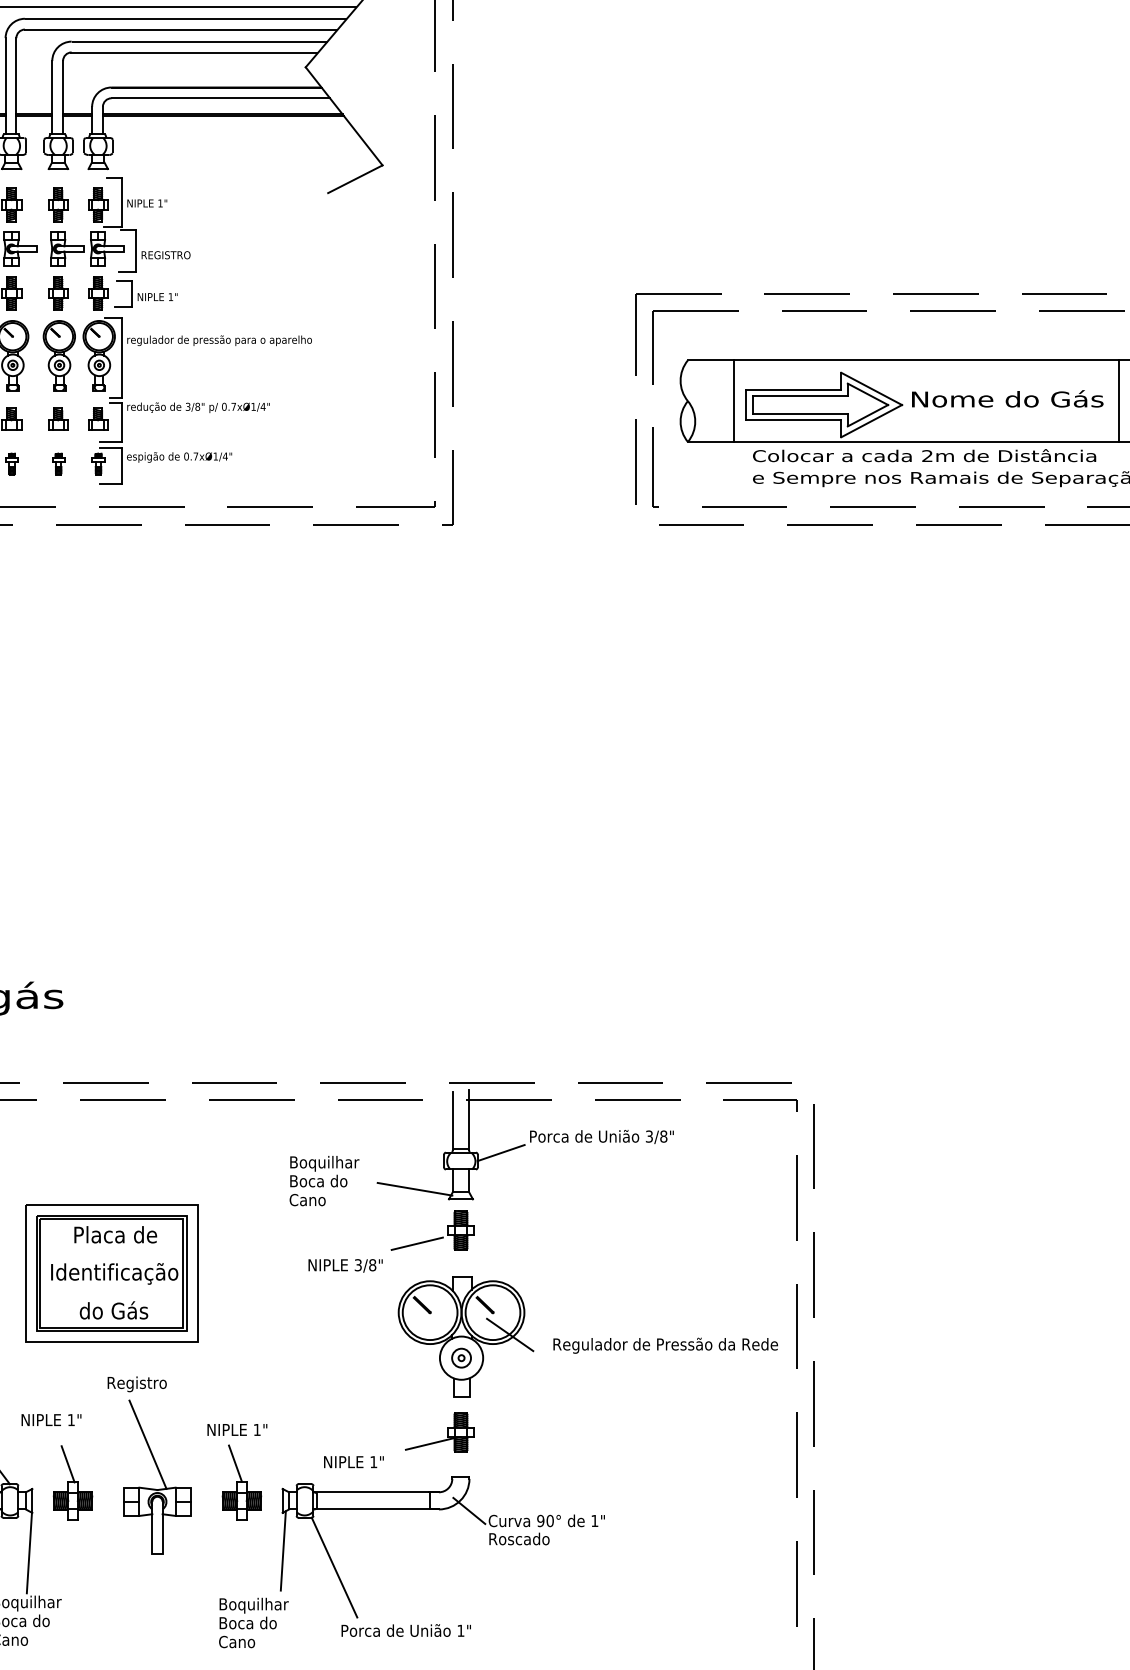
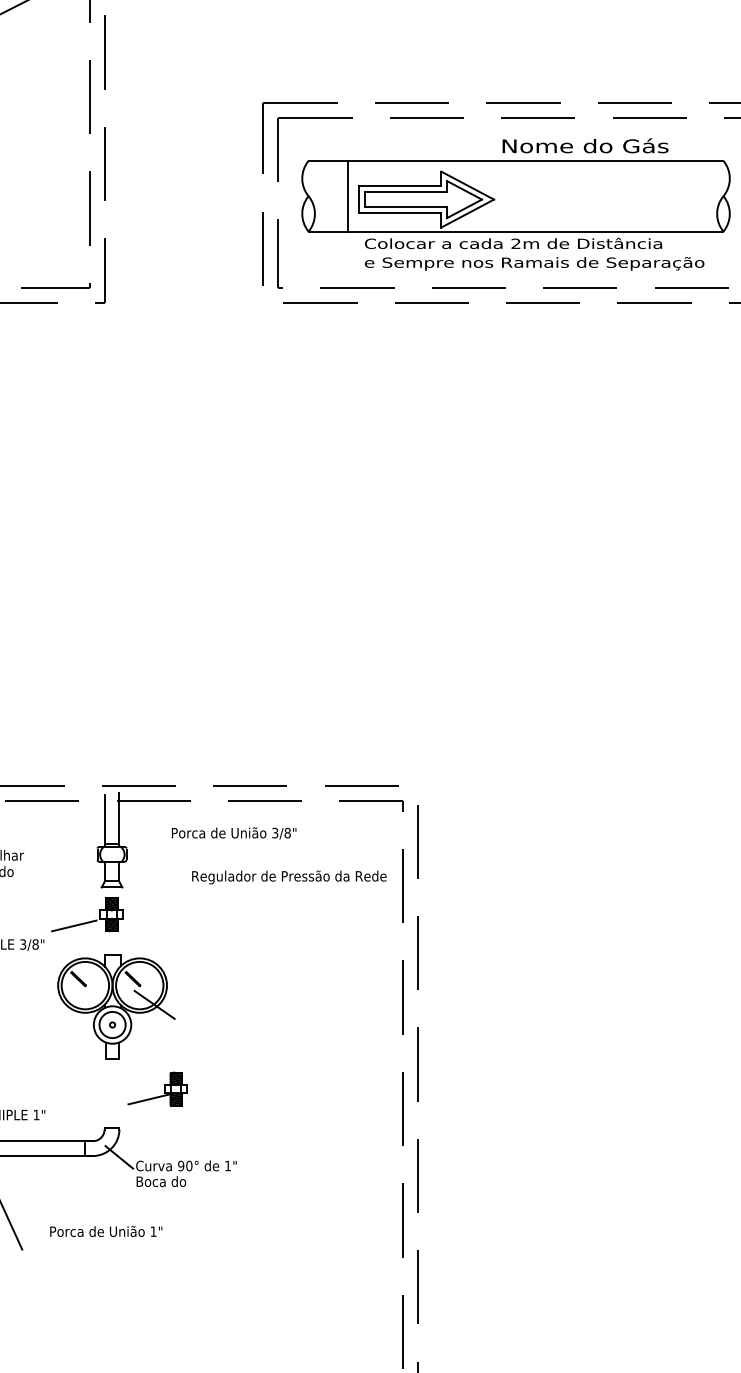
text: (1007, 398) -> (585, 145), moved
line: (1118, 400) -> (681, 195), removed
line: (500, 1153) -> (146, 847), removed
line: (414, 1188) -> (71, 878), removed
text: (665, 1345) -> (289, 877), moved
circle: (461, 1357) -> (112, 1024), size x1.6
part: (447, 1432) -> (164, 1089), moved
text: (519, 1538) -> (162, 1181), Roscado -> Boca do
text: (405, 1630) -> (105, 1231), moved

